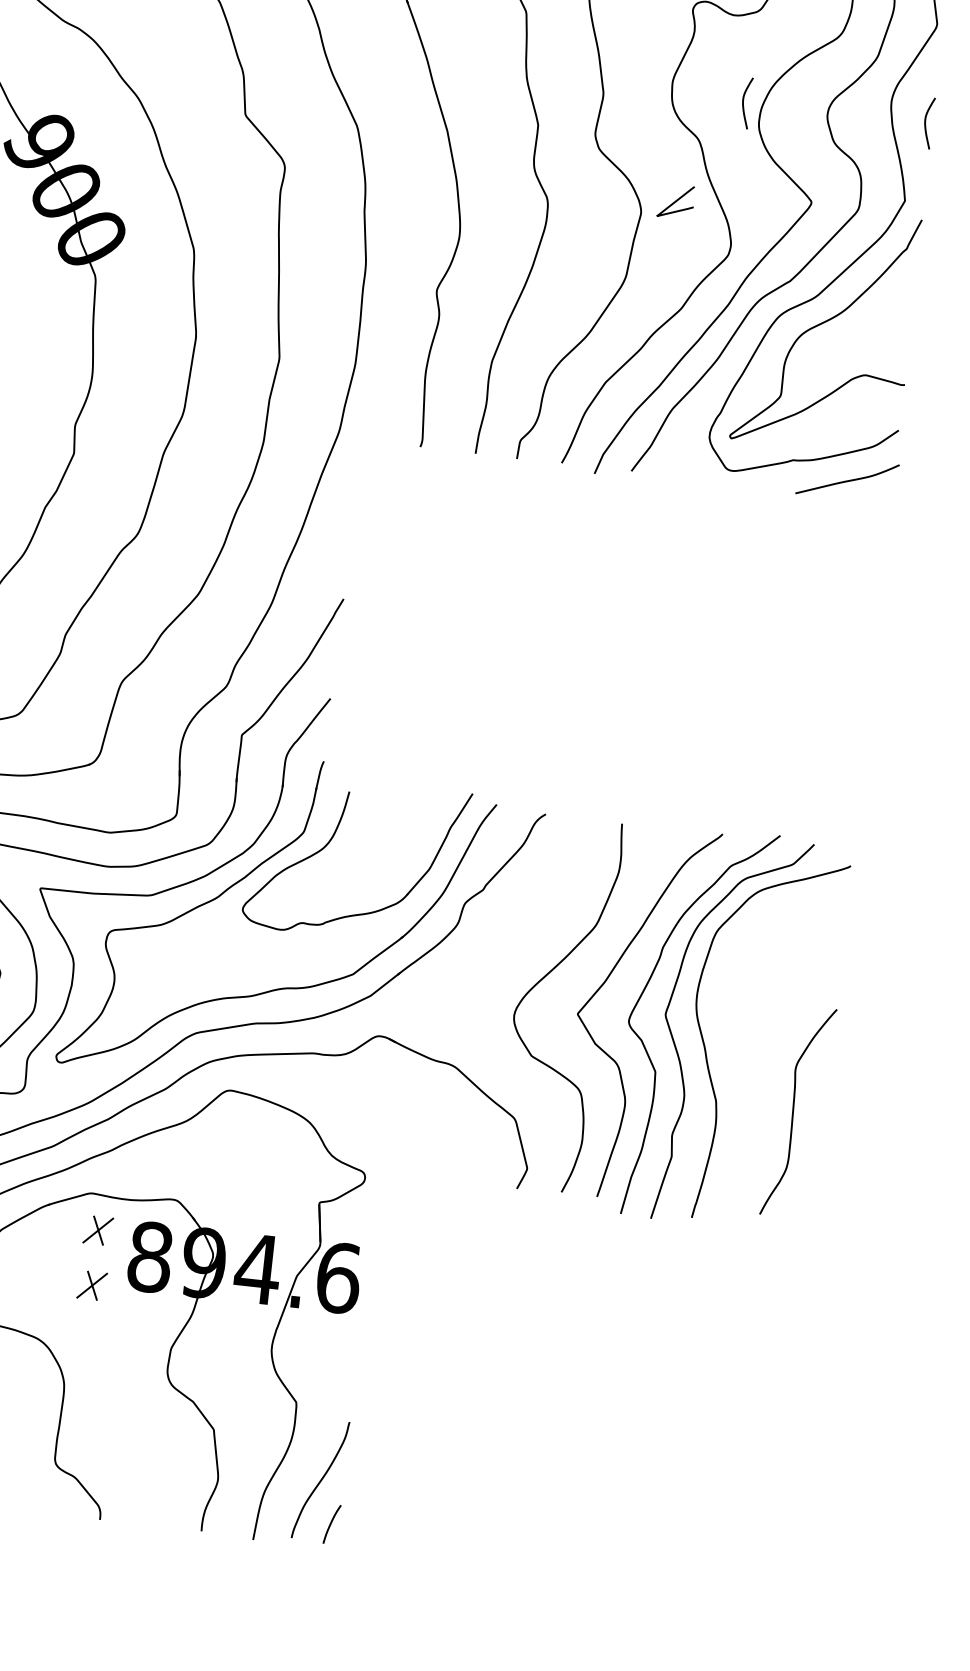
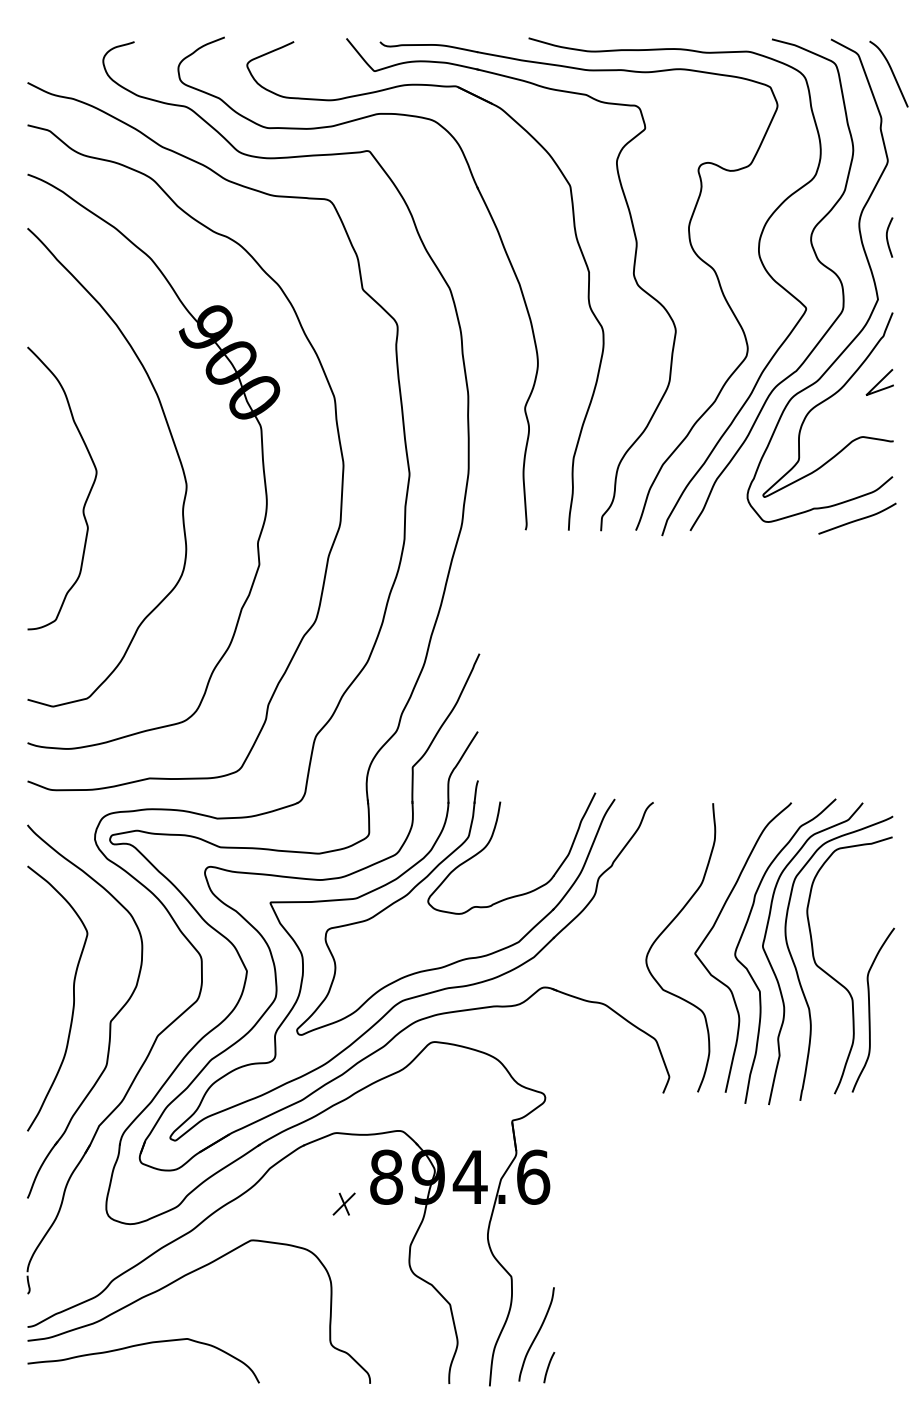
curve: (743, 102) -> (745, 237), removed
curve: (675, 201) -> (879, 382), moved
curve: (755, 1067) -> (836, 979), added
part: (97, 1229) -> (343, 1160), removed

